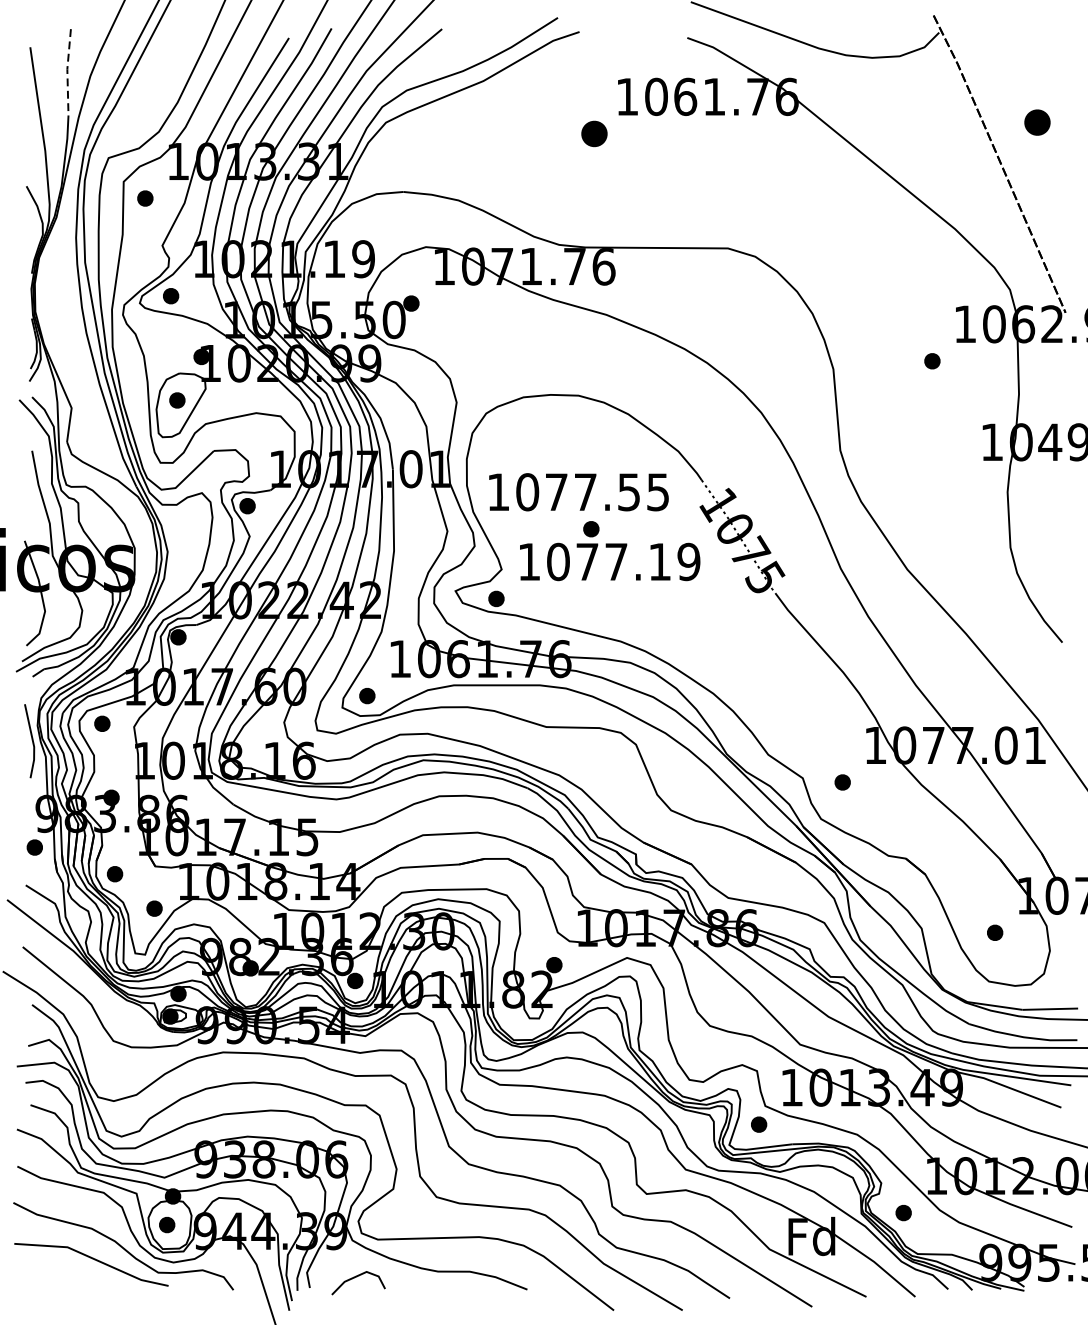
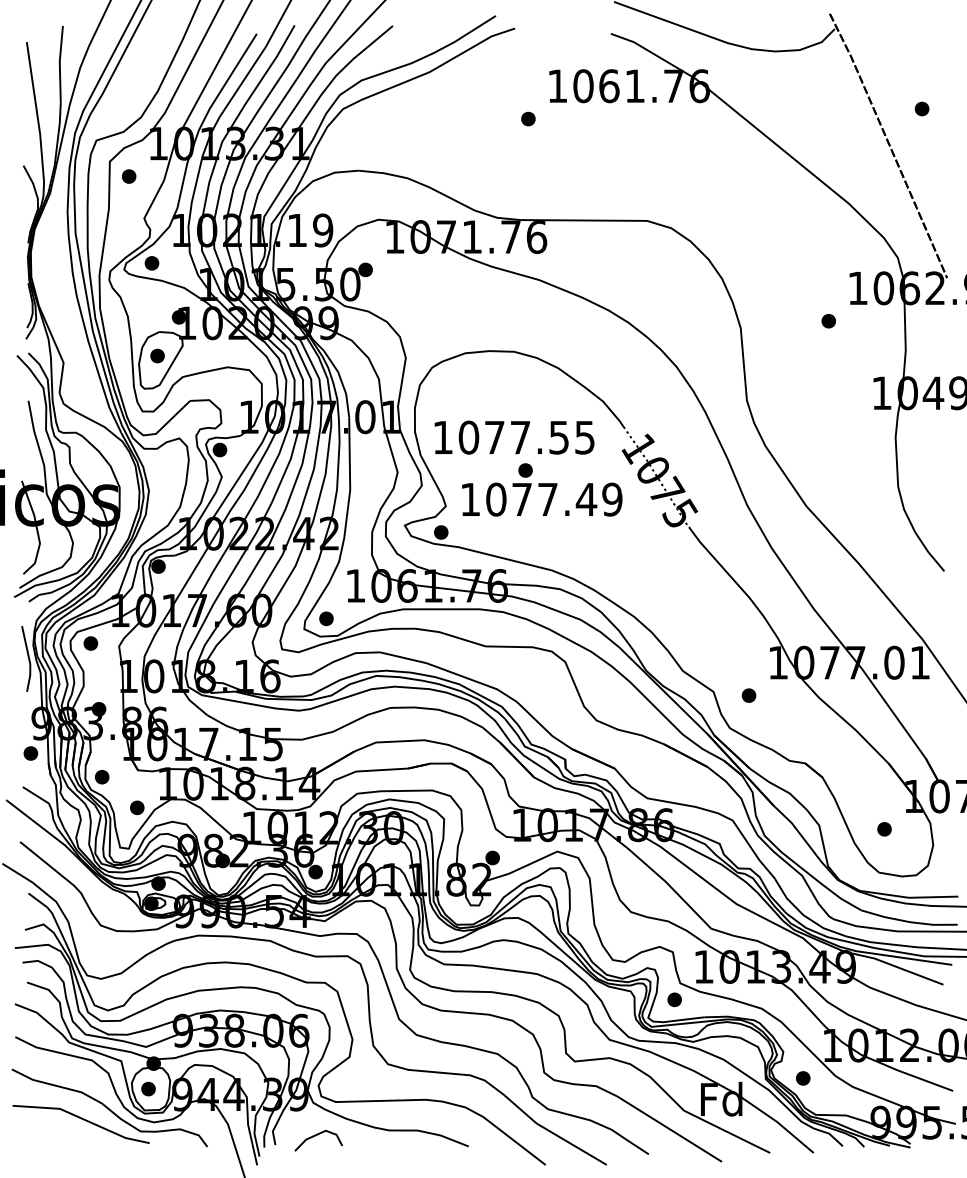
line: (67, 72) -> (59, 64), dashed -> solid
part: (1036, 121) -> (921, 108), size x0.62
part: (594, 133) -> (528, 118), size x0.62
text: (659, 561) -> (586, 499), 1077.19 -> 1077.49

